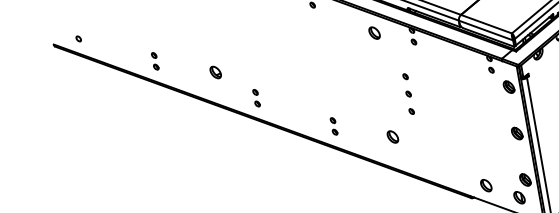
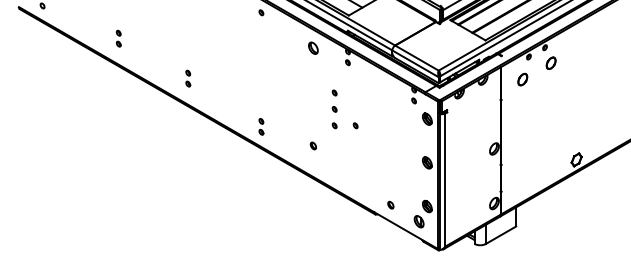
part: (154, 61) -> (118, 38), moved
part: (215, 72) -> (161, 58), removed
part: (256, 98) -> (188, 78), moved
part: (433, 107) -> (355, 125), added
part: (392, 136) -> (313, 145), size x0.6
part: (485, 184) -> (390, 204), size x0.6

